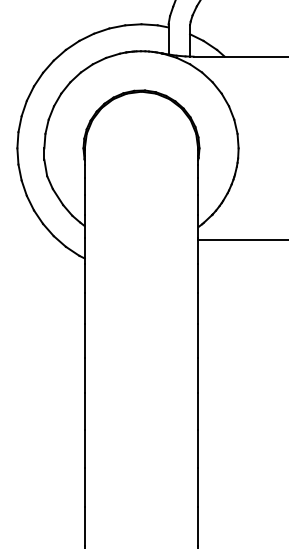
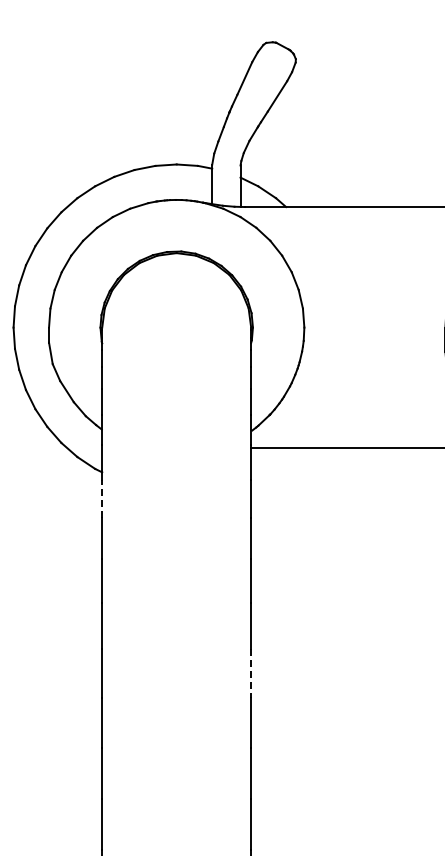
line: (85, 278) -> (102, 498), solid -> dashed
line: (198, 411) -> (251, 673), solid -> dashed

